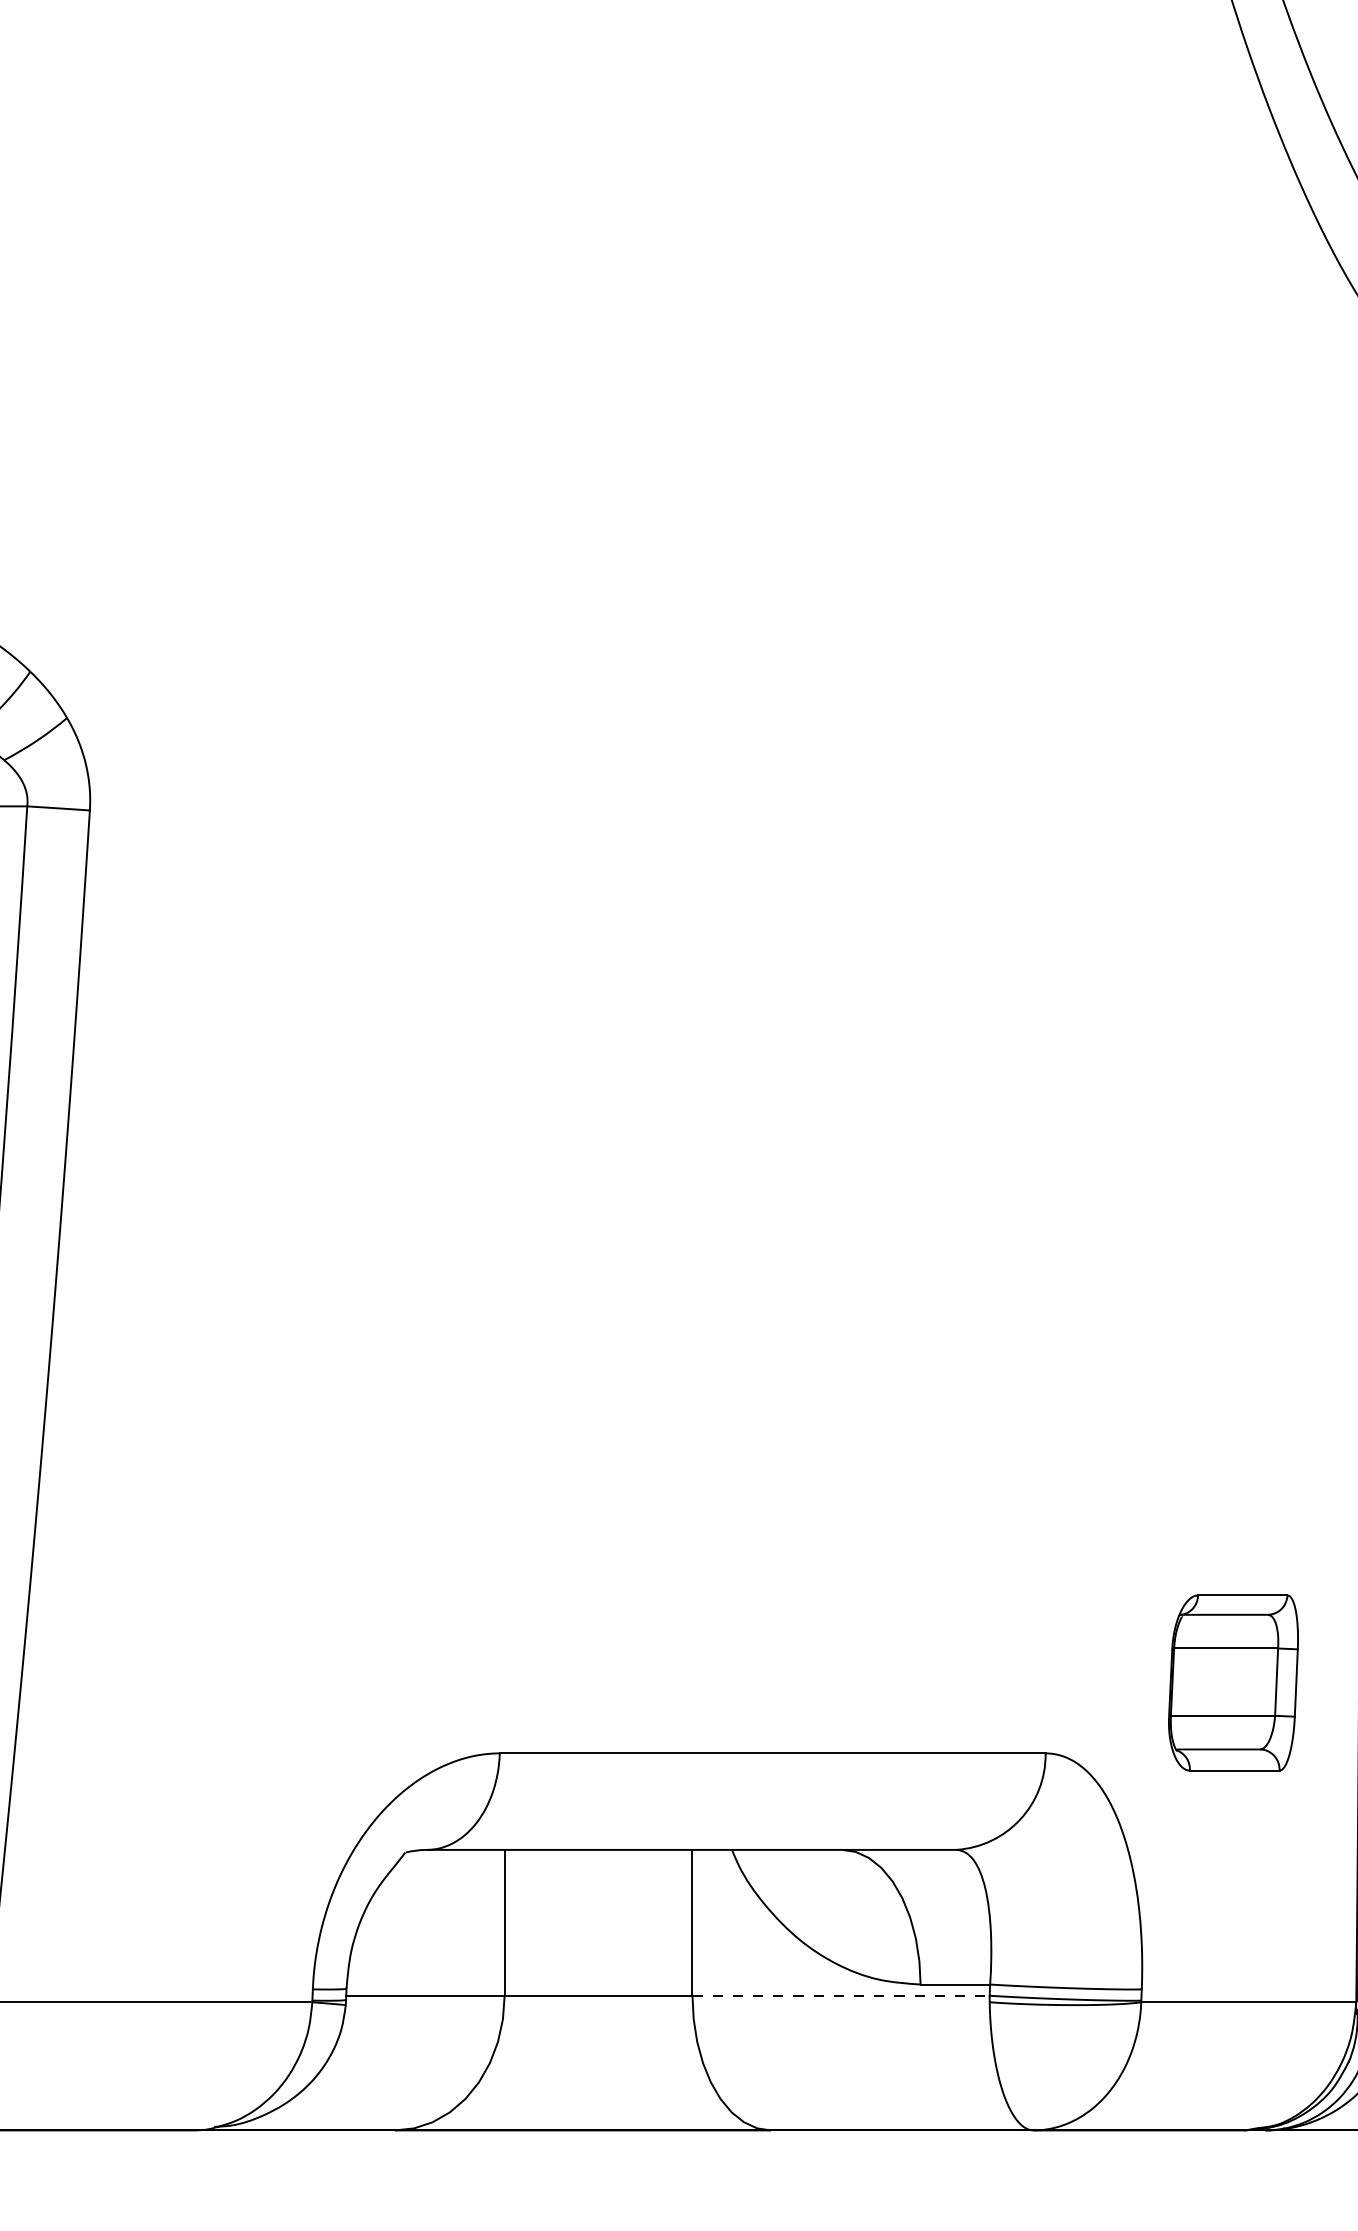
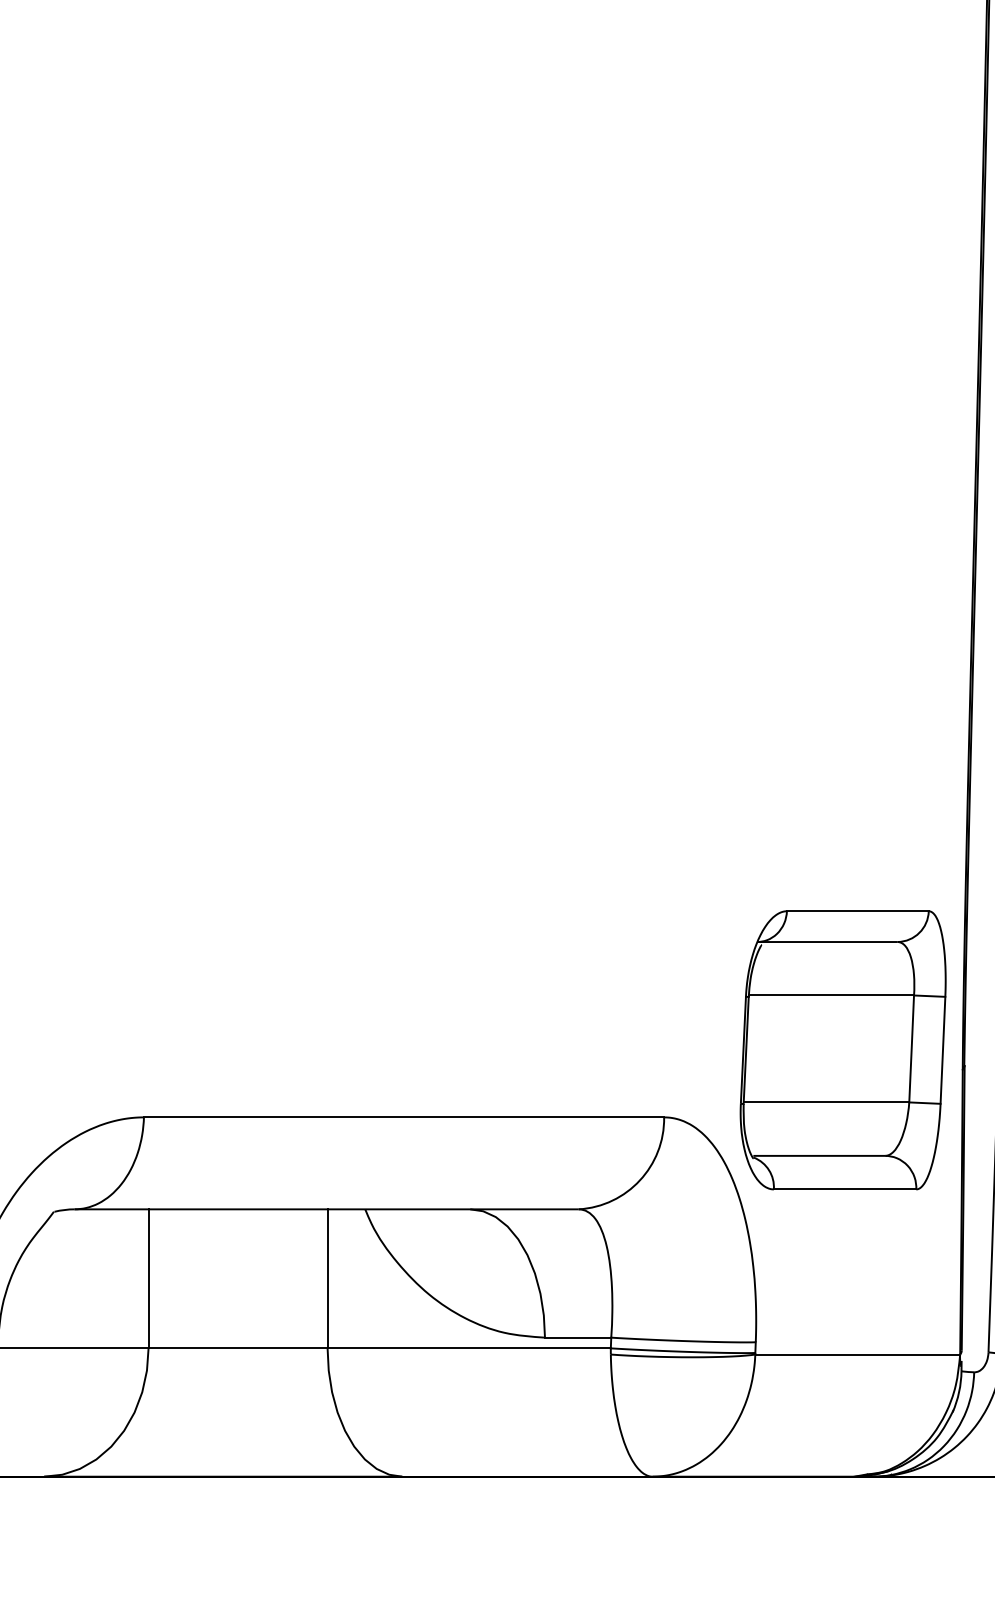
part: (1233, 1682) -> (843, 1049), size x1.67
line: (841, 1995) -> (469, 1348), dashed -> solid

